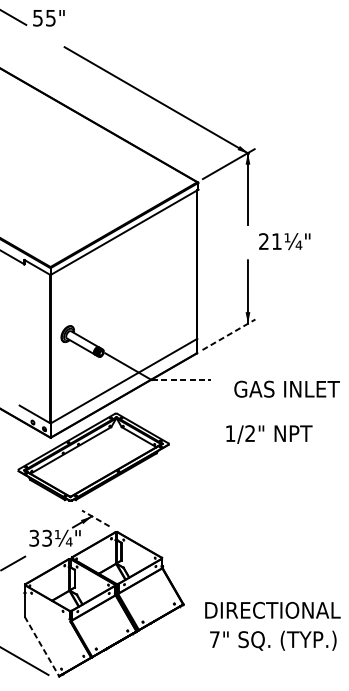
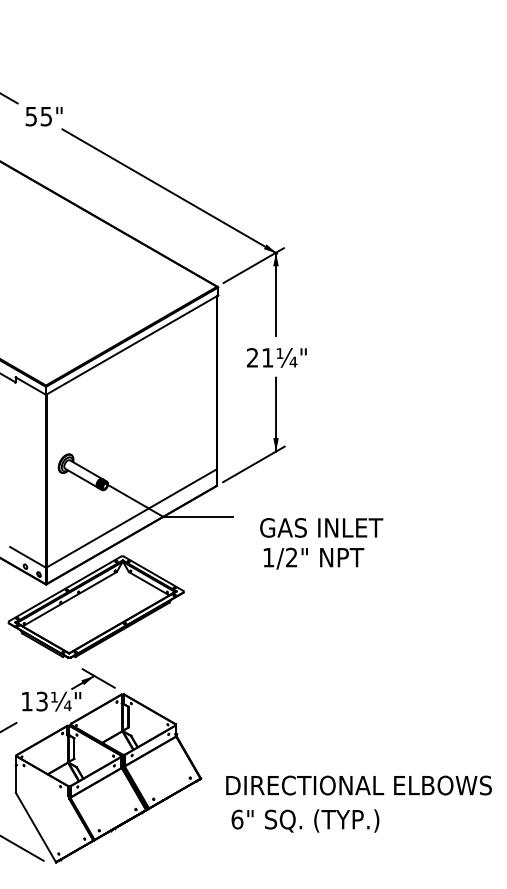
text: (48, 18) -> (43, 116), moved
text: (284, 241) -> (276, 357), moved
line: (228, 334) -> (253, 464), dashed -> solid
line: (181, 380) -> (198, 517), dashed -> solid
text: (268, 434) -> (313, 558), moved
line: (95, 518) -> (98, 678), dashed -> solid
text: (33, 538) -> (26, 701), 33¼" -> 13¼"
text: (214, 639) -> (237, 819), 7" -> 6"
line: (42, 647) -> (36, 828), dashed -> solid

